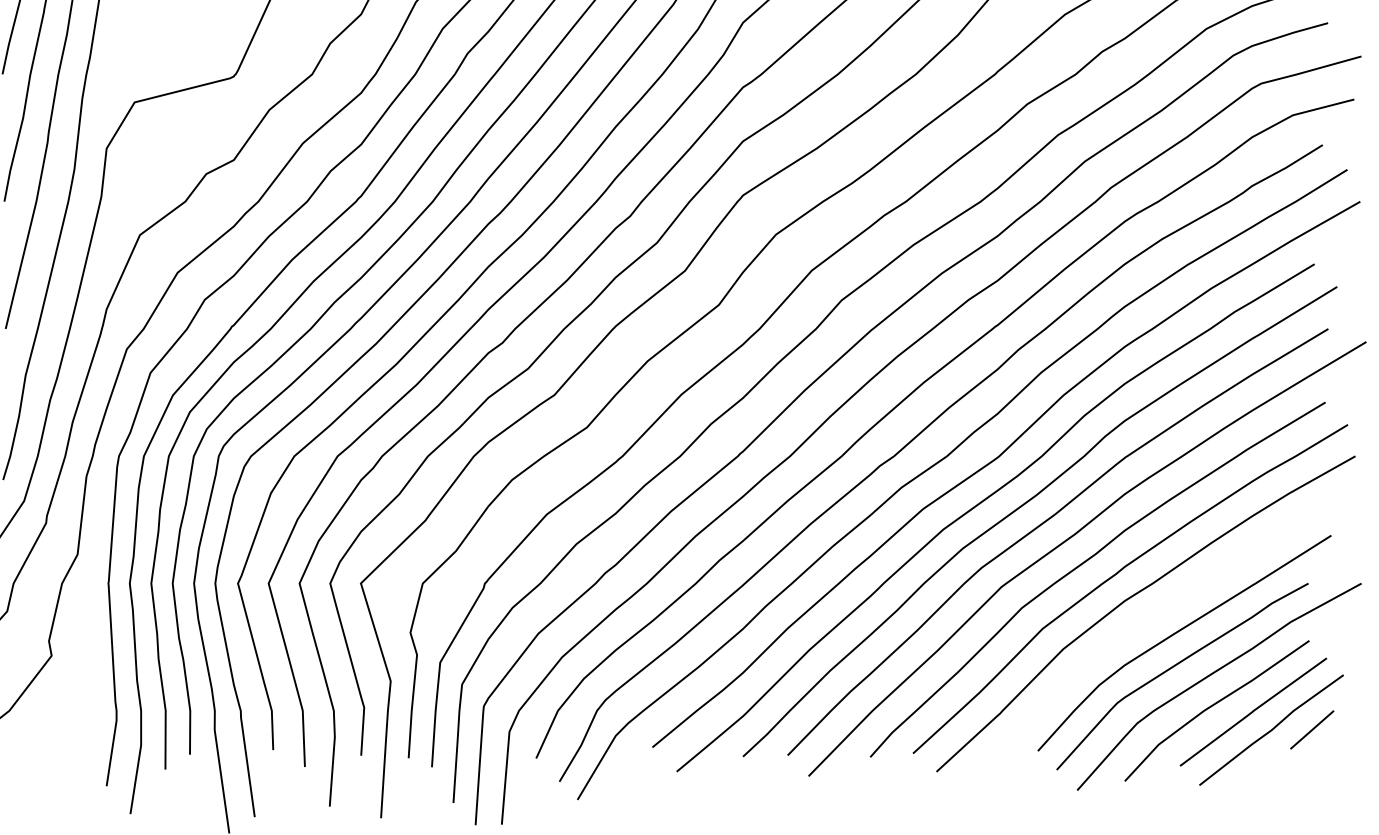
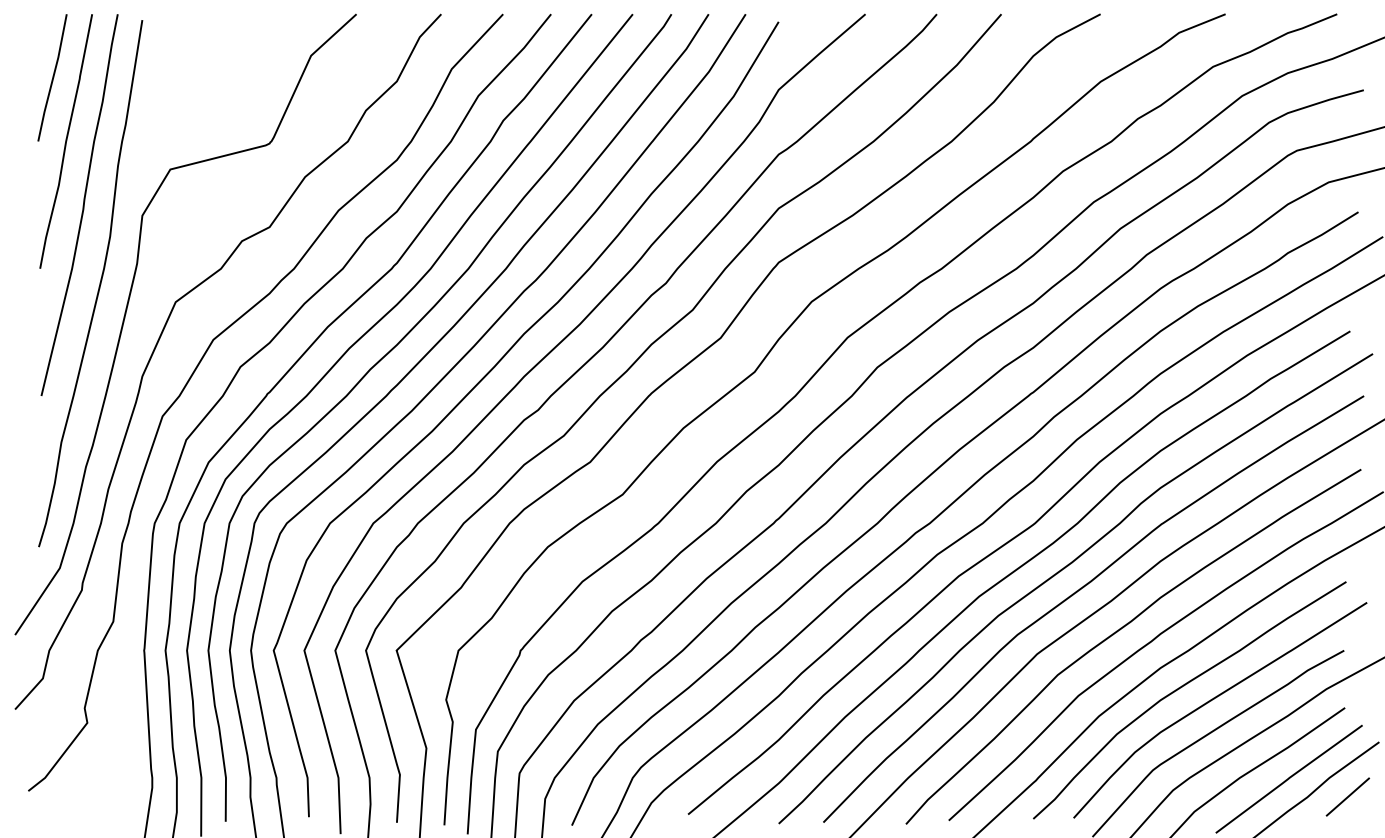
curve: (1146, 620) -> (1182, 687), added

